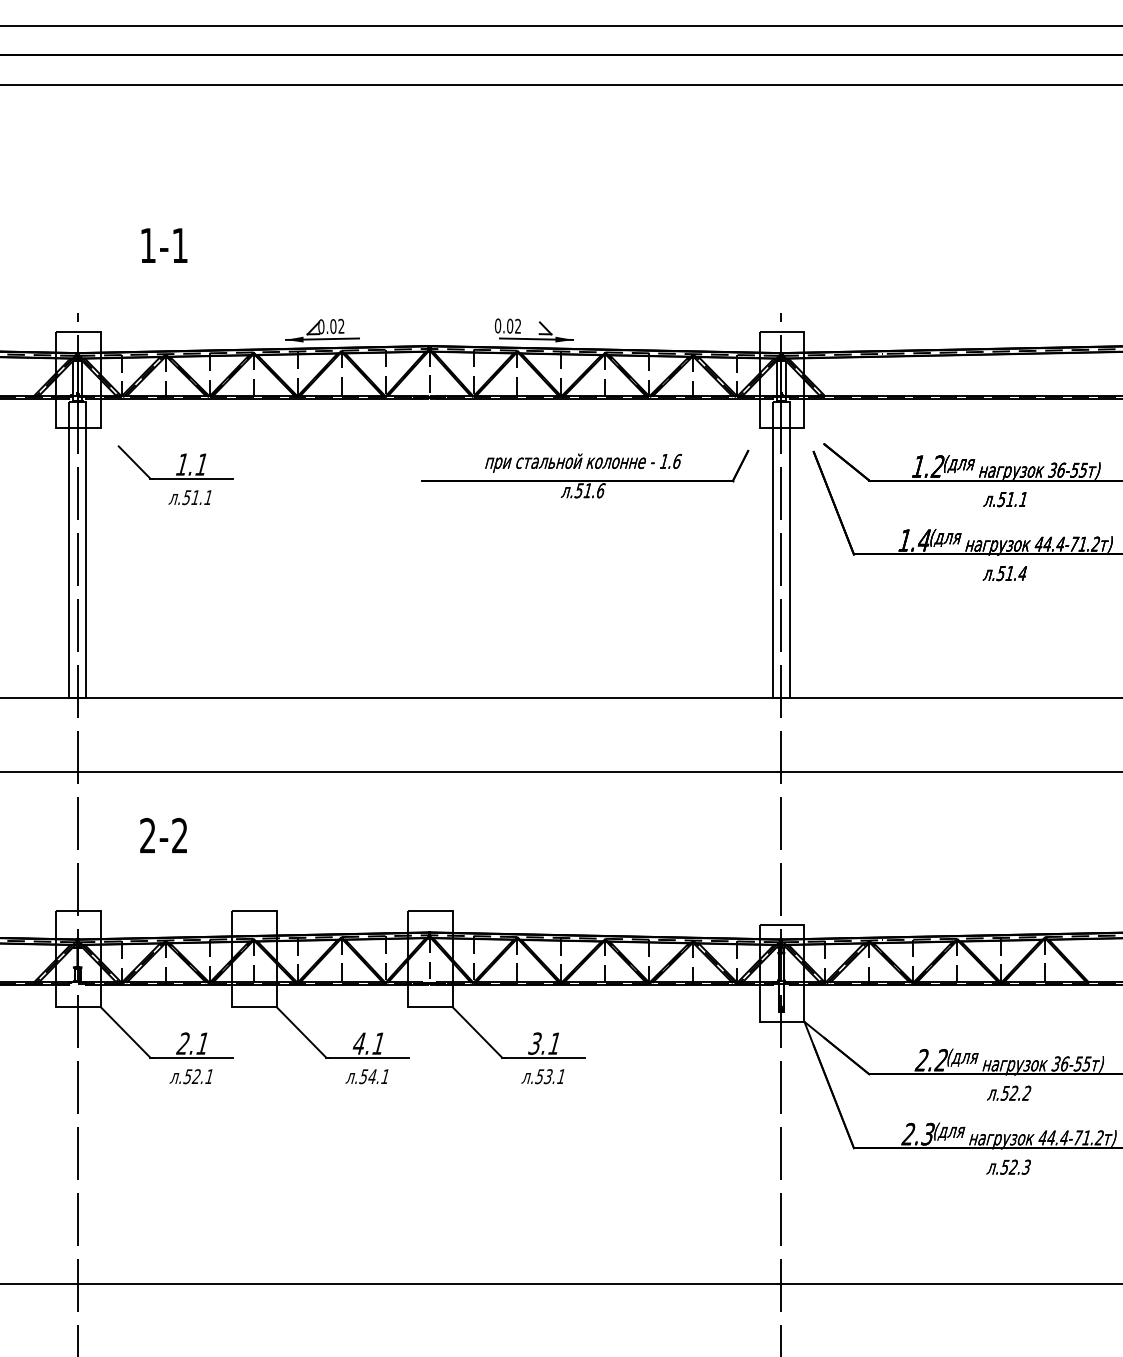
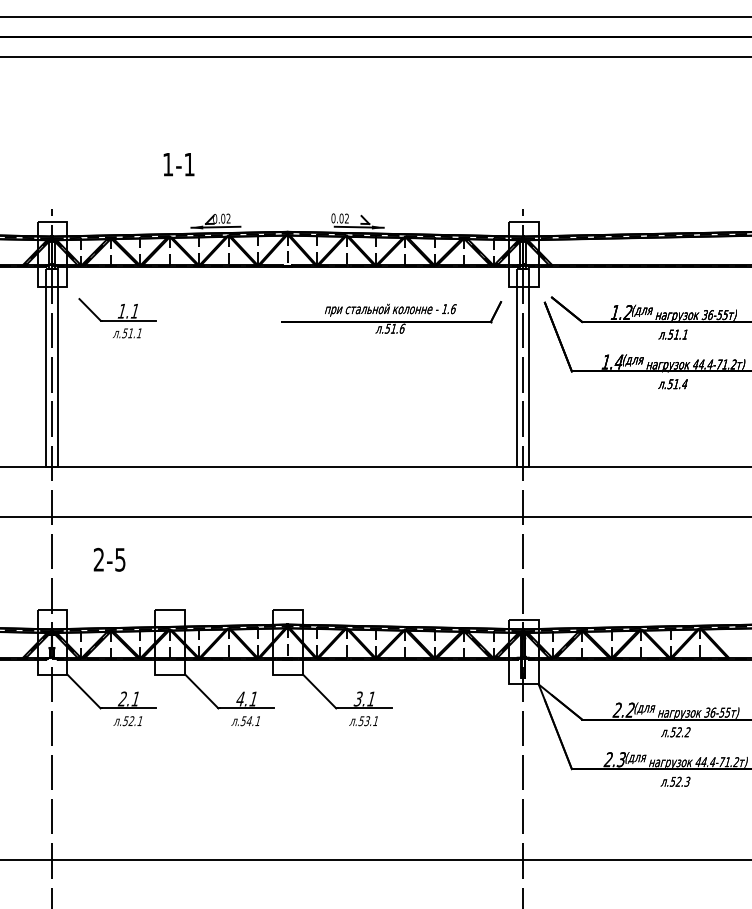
text: (163, 245) -> (178, 164), moved
text: (180, 835) -> (120, 559), 2-2 -> 2-5

